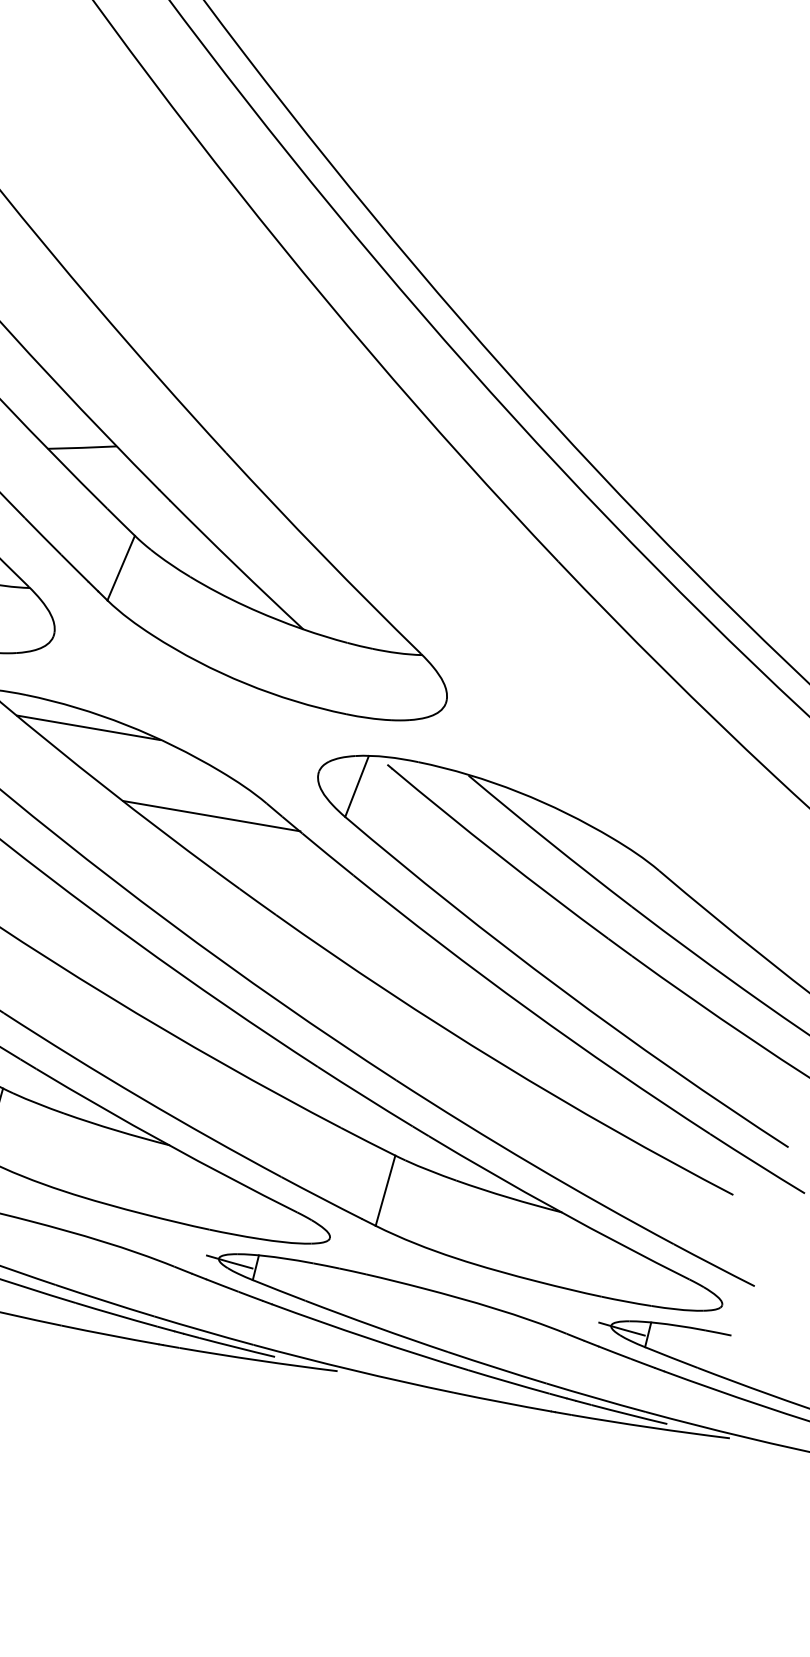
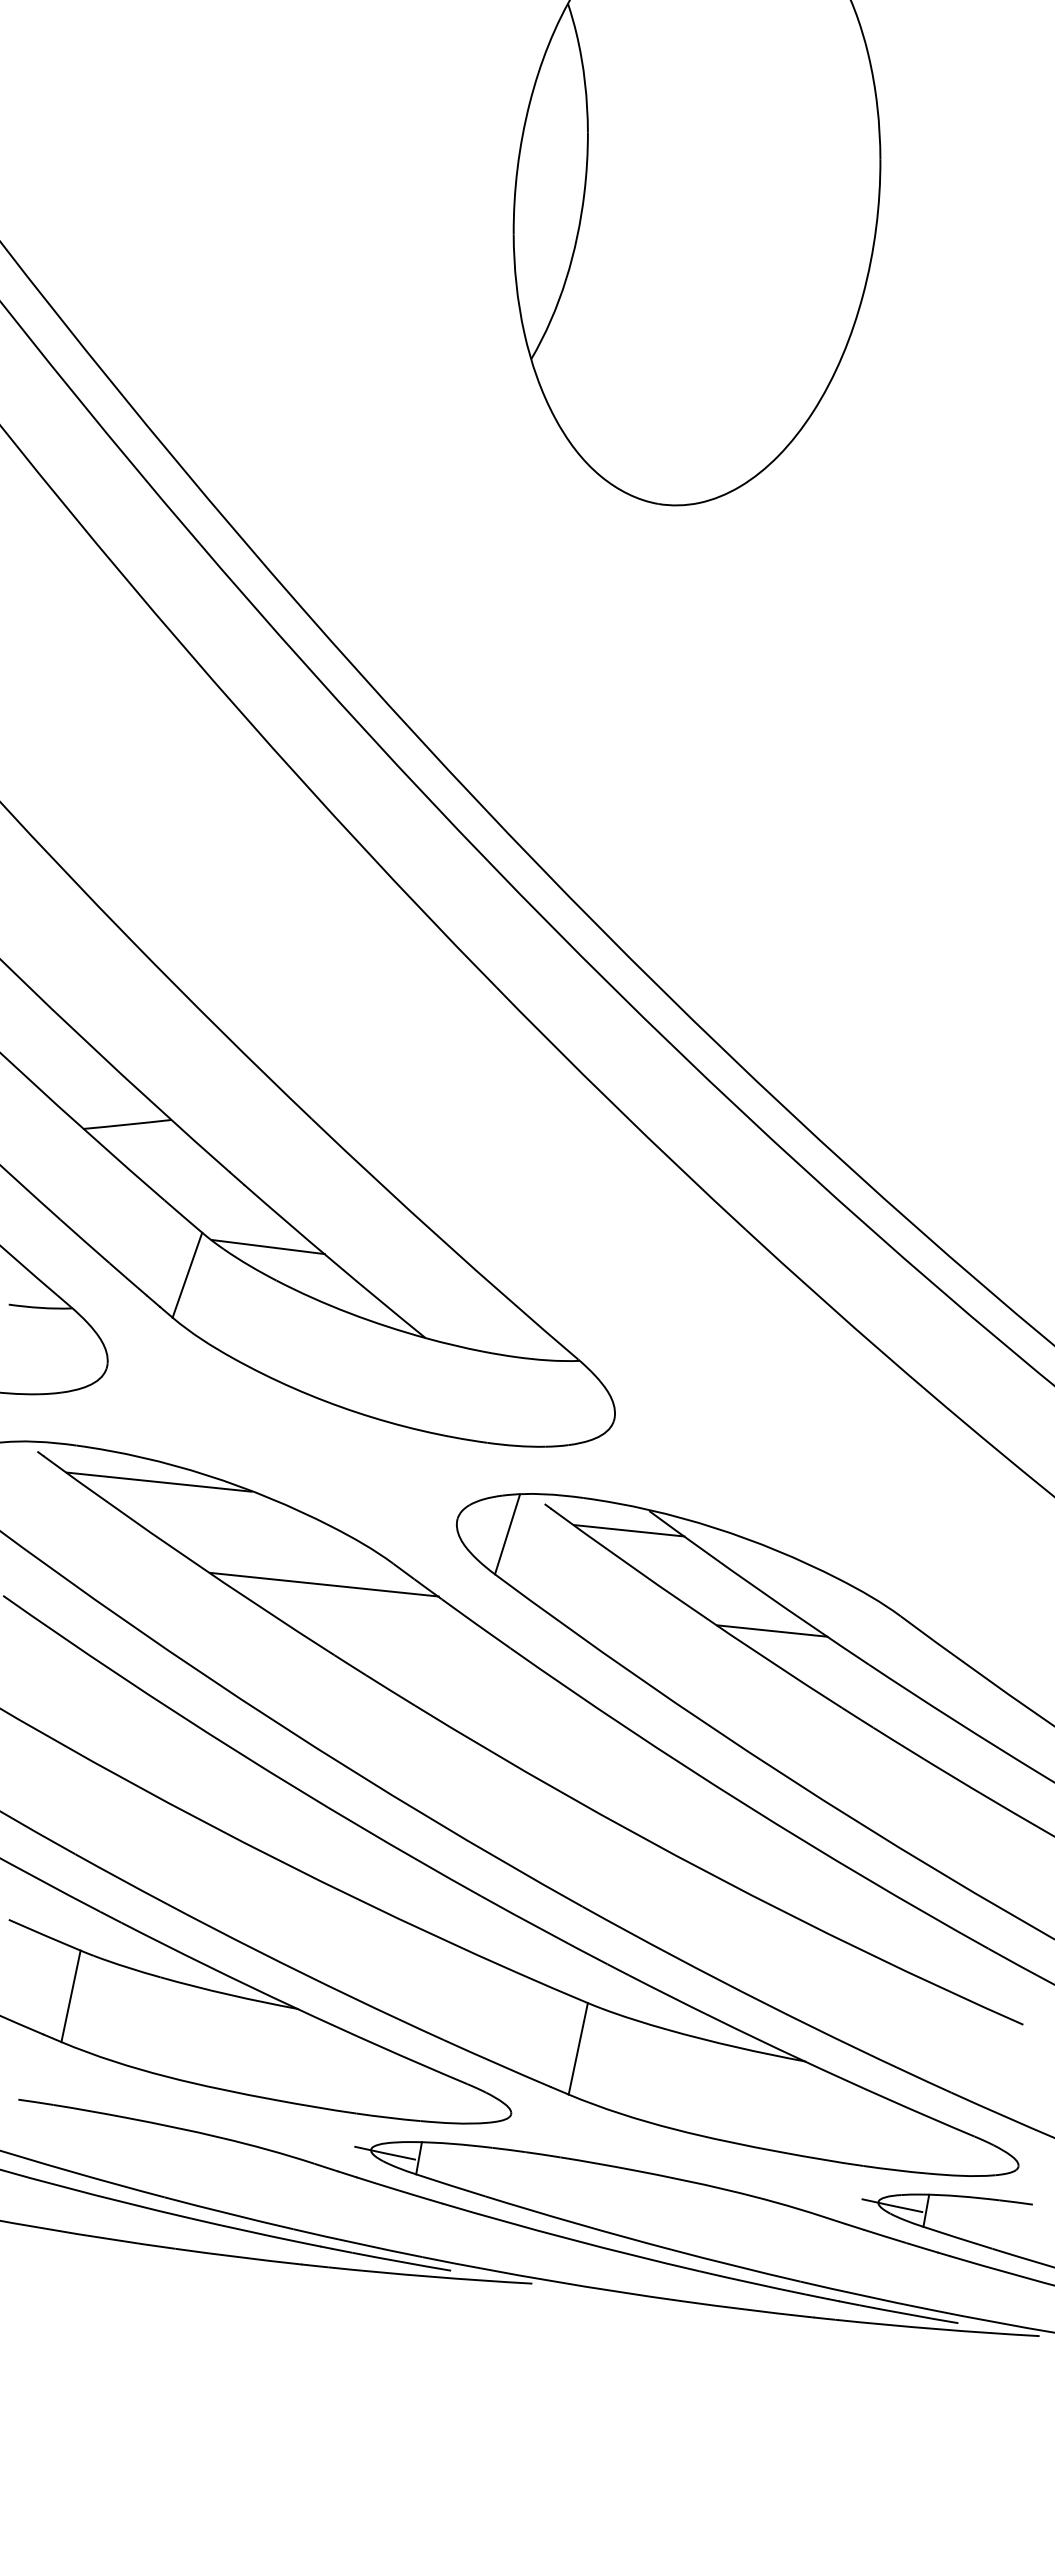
line: (185, 549) -> (267, 1246), added
line: (452, 789) -> (629, 1530), added
line: (558, 875) -> (772, 1630), added

